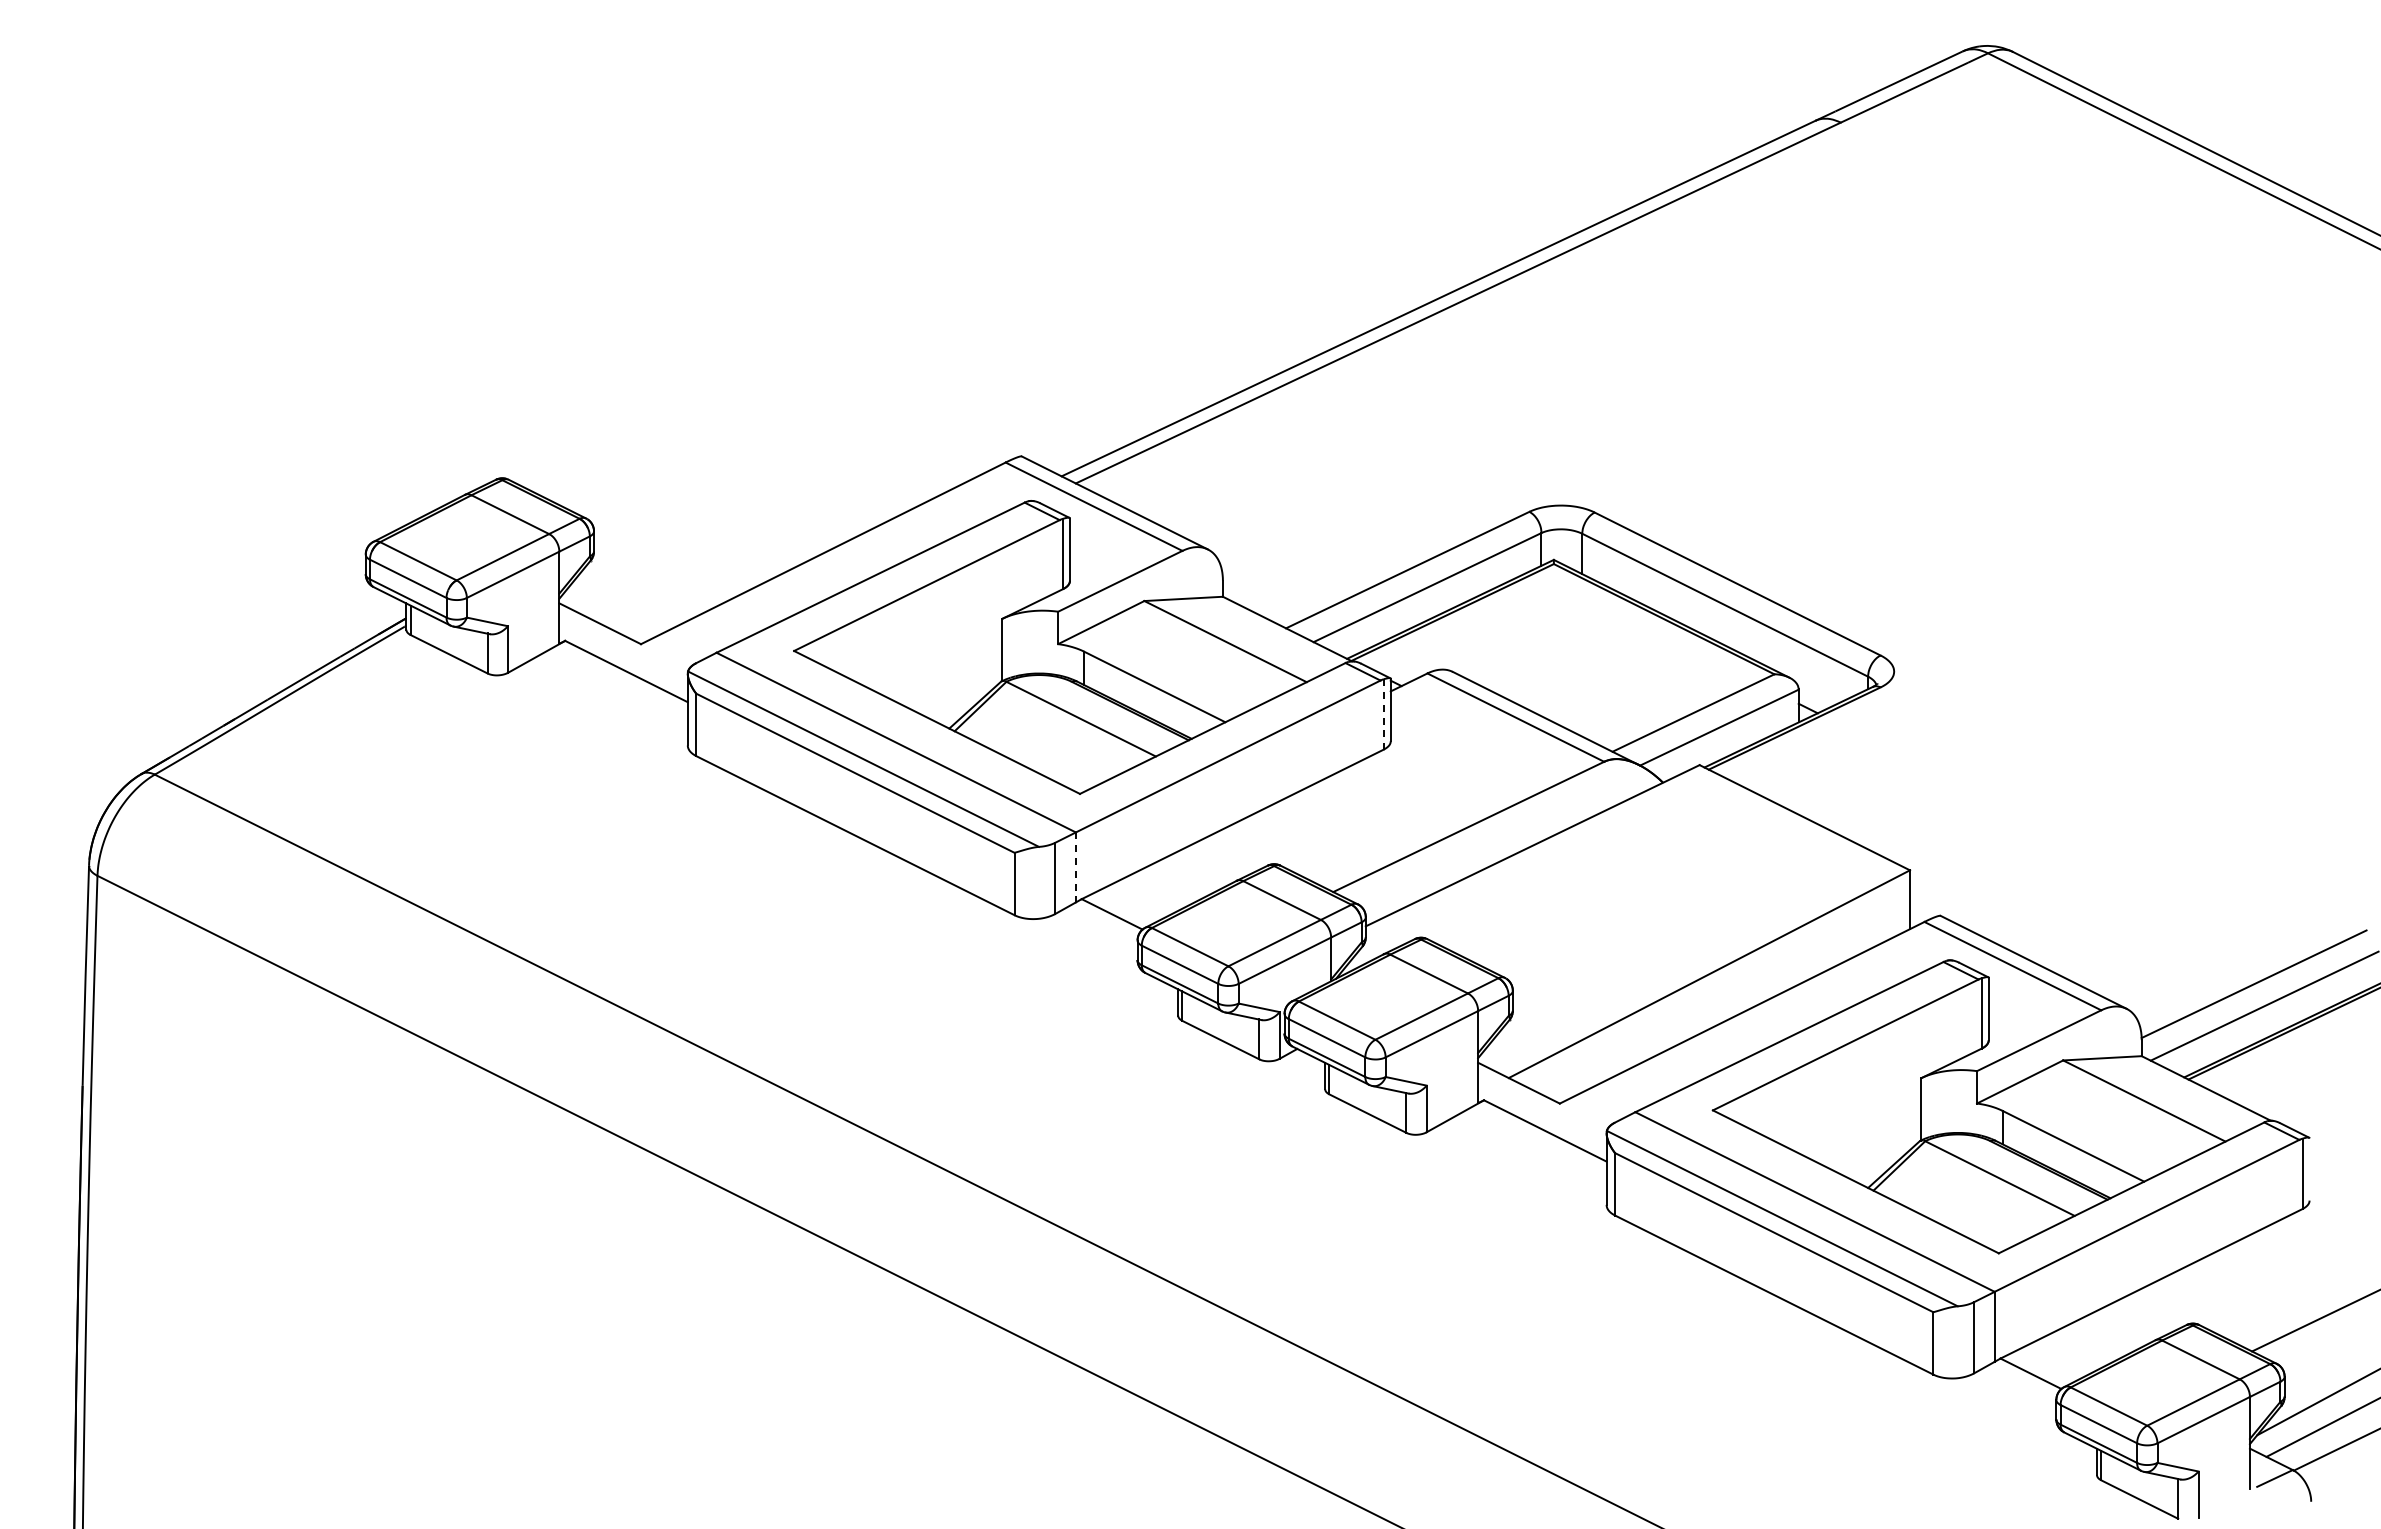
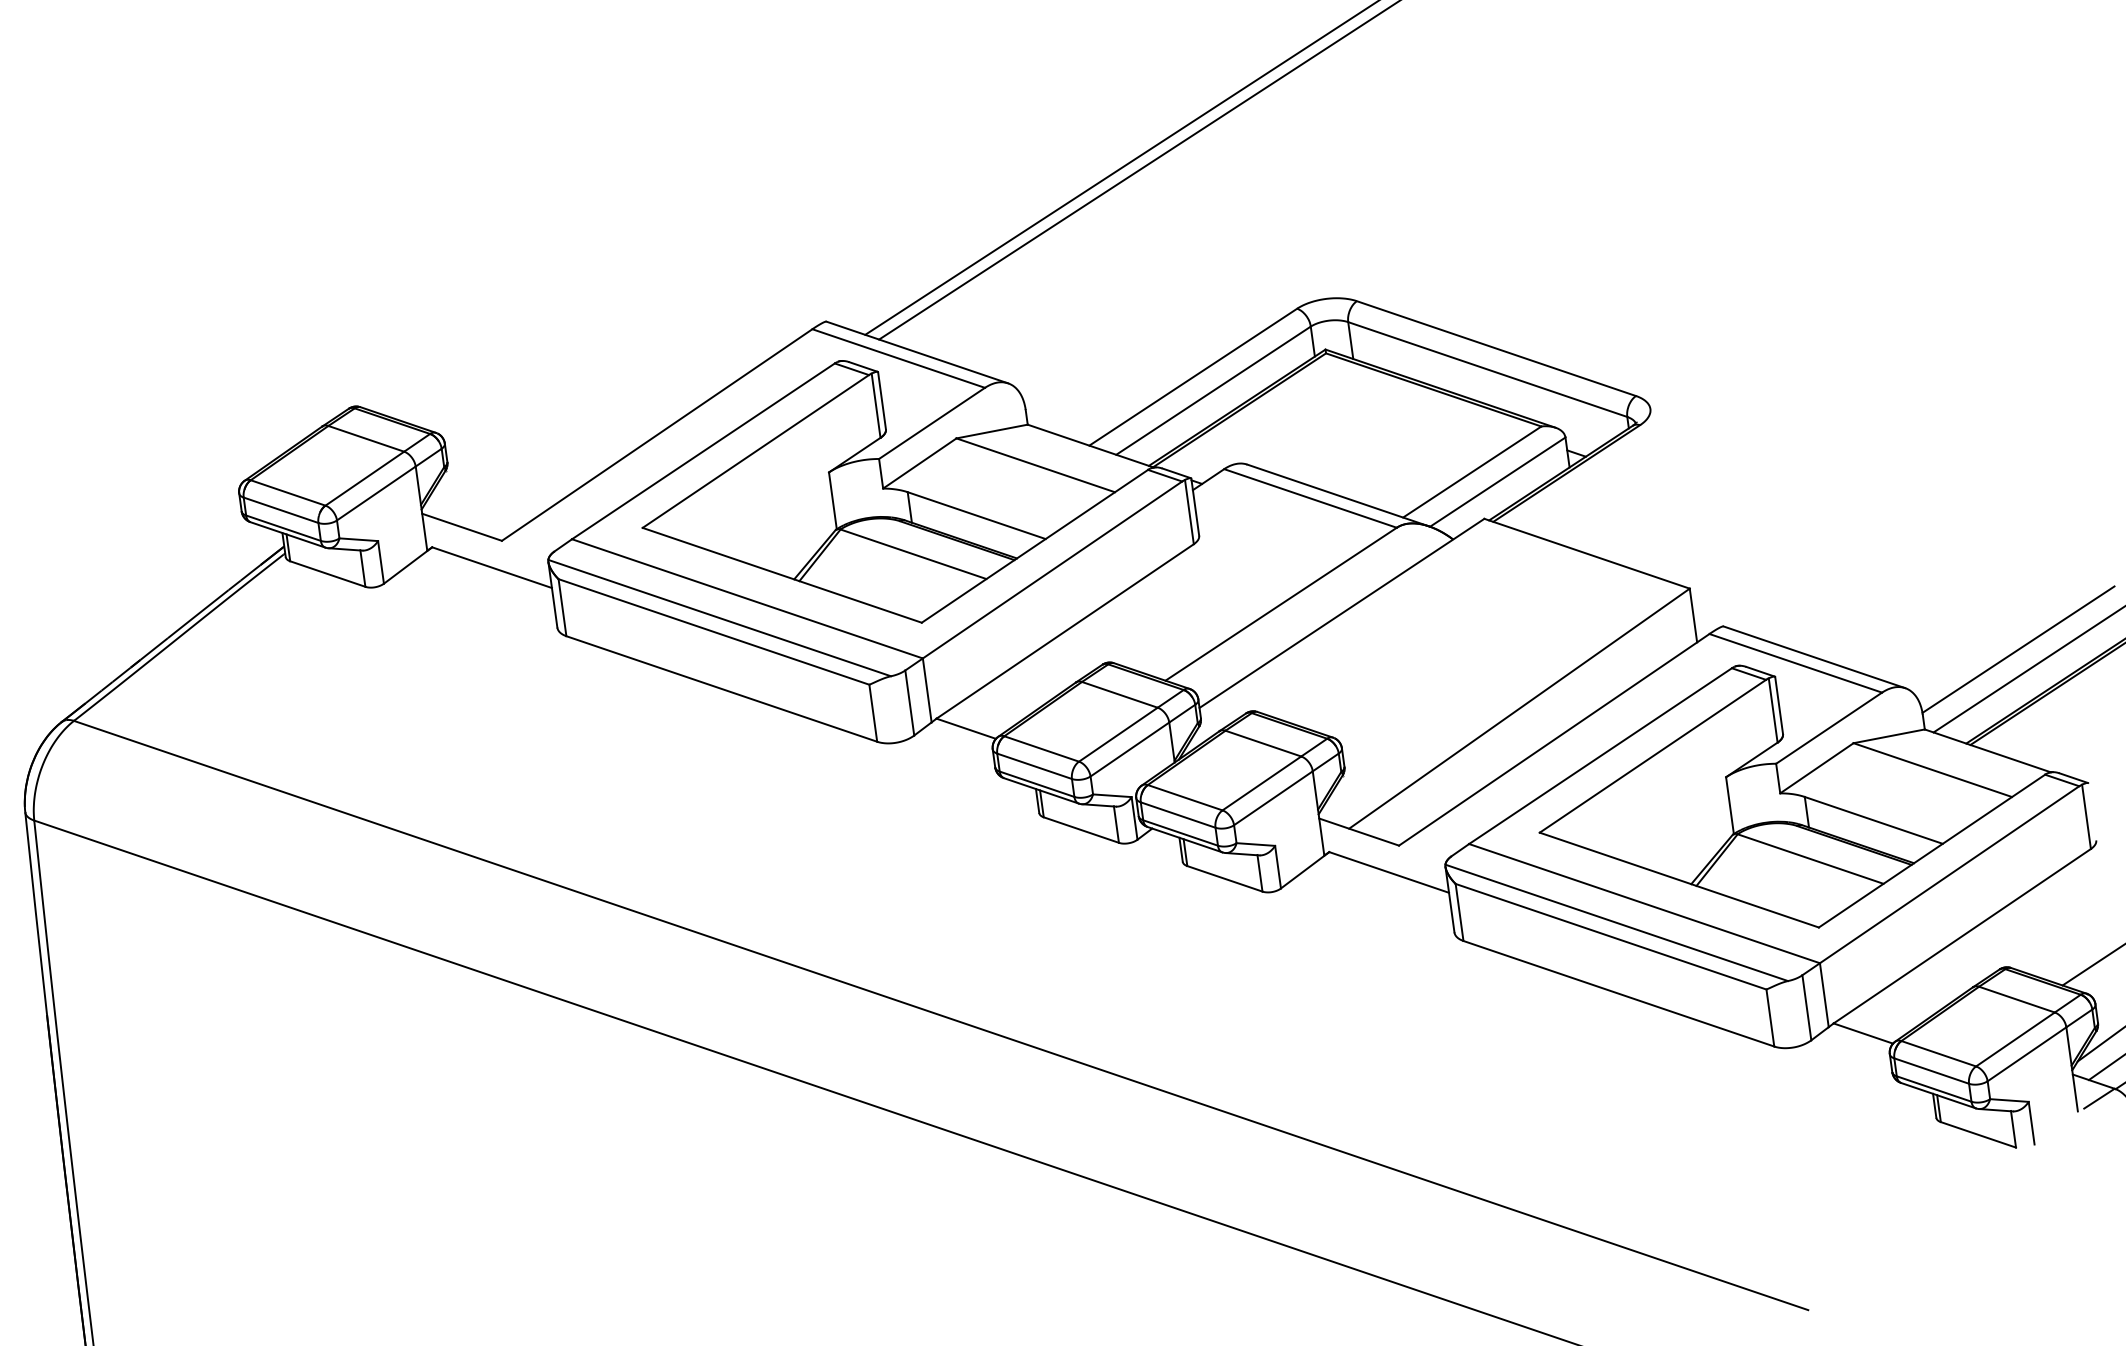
line: (1383, 714) -> (1189, 512), dashed -> solid
line: (1075, 867) -> (926, 690), dashed -> solid

